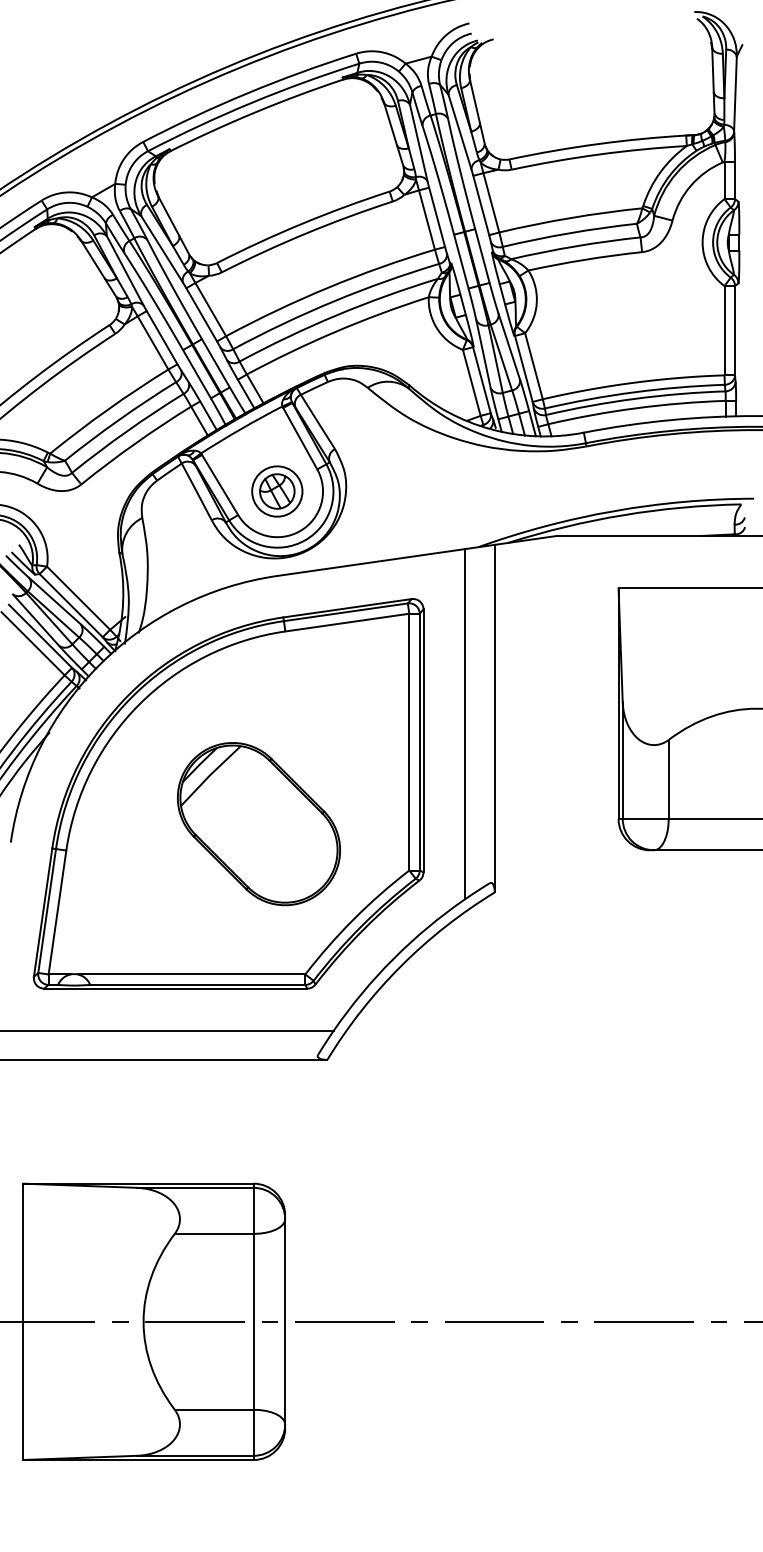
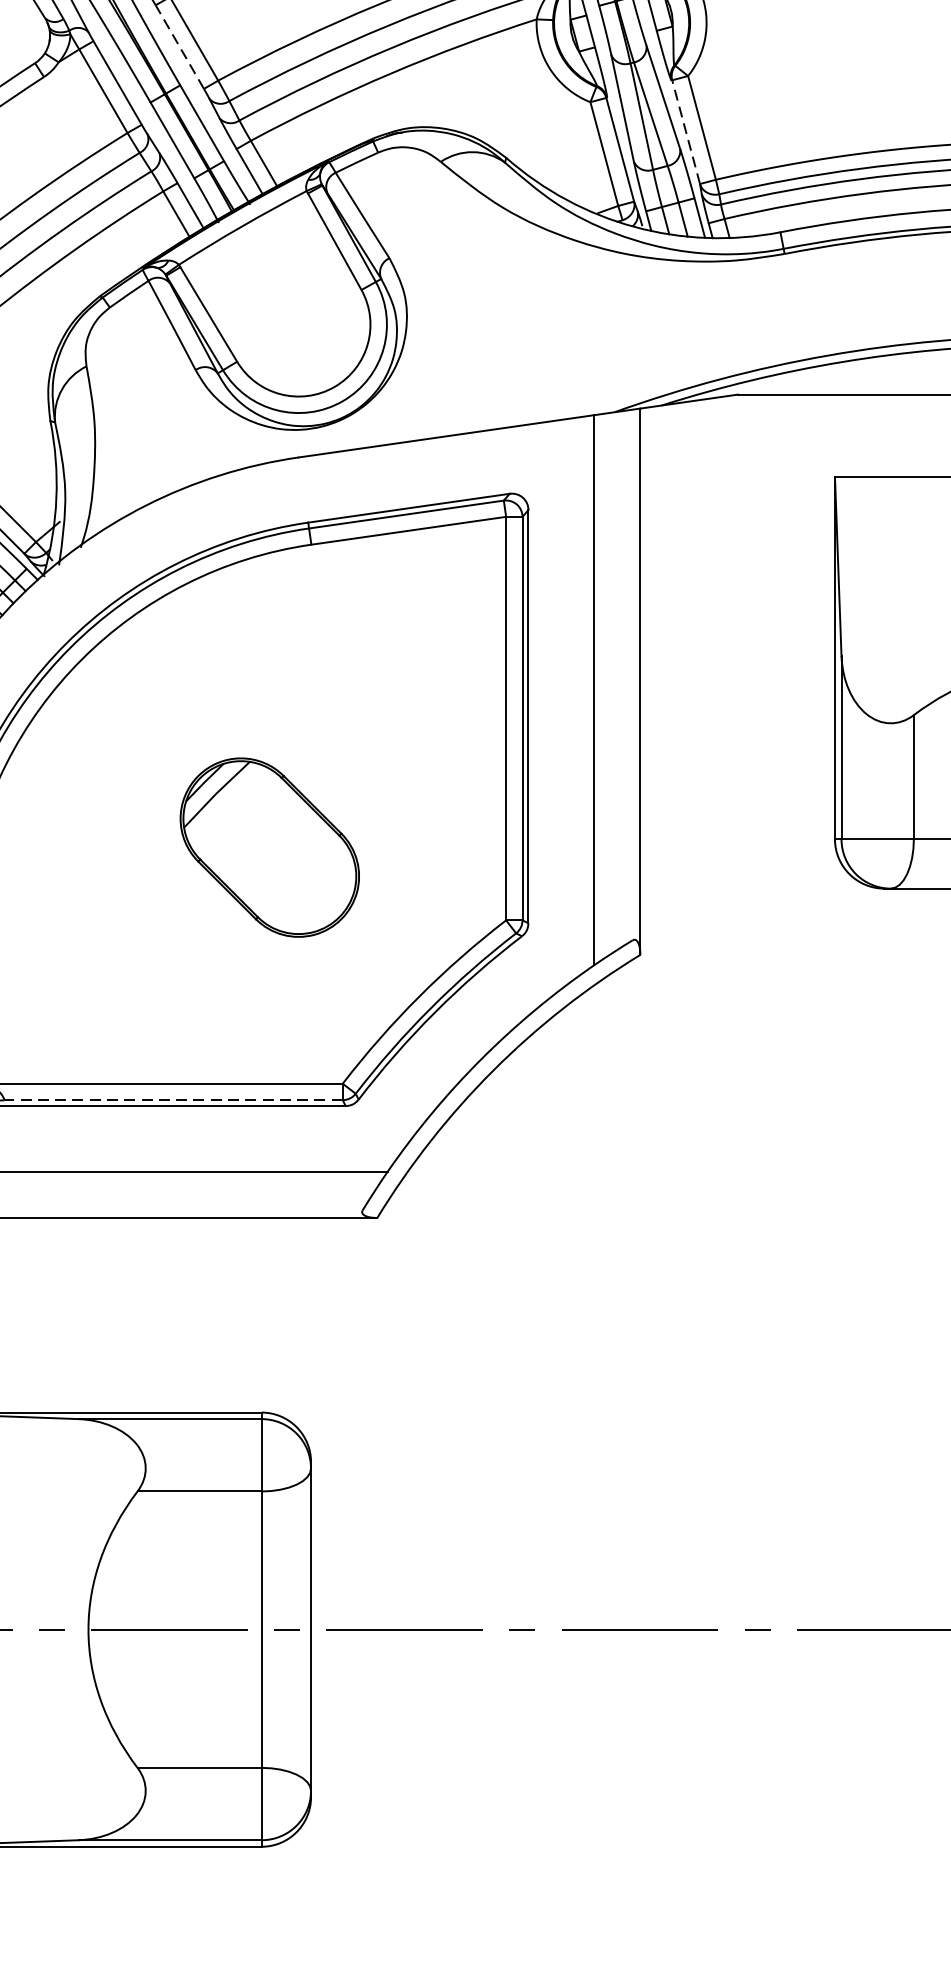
line: (201, 314) -> (179, 46), solid -> dashed
line: (523, 368) -> (685, 131), solid -> dashed
part: (277, 491) -> (298, 324), removed
part: (258, 824) -> (269, 848), size x0.7
line: (197, 984) -> (173, 1099), solid -> dashed

